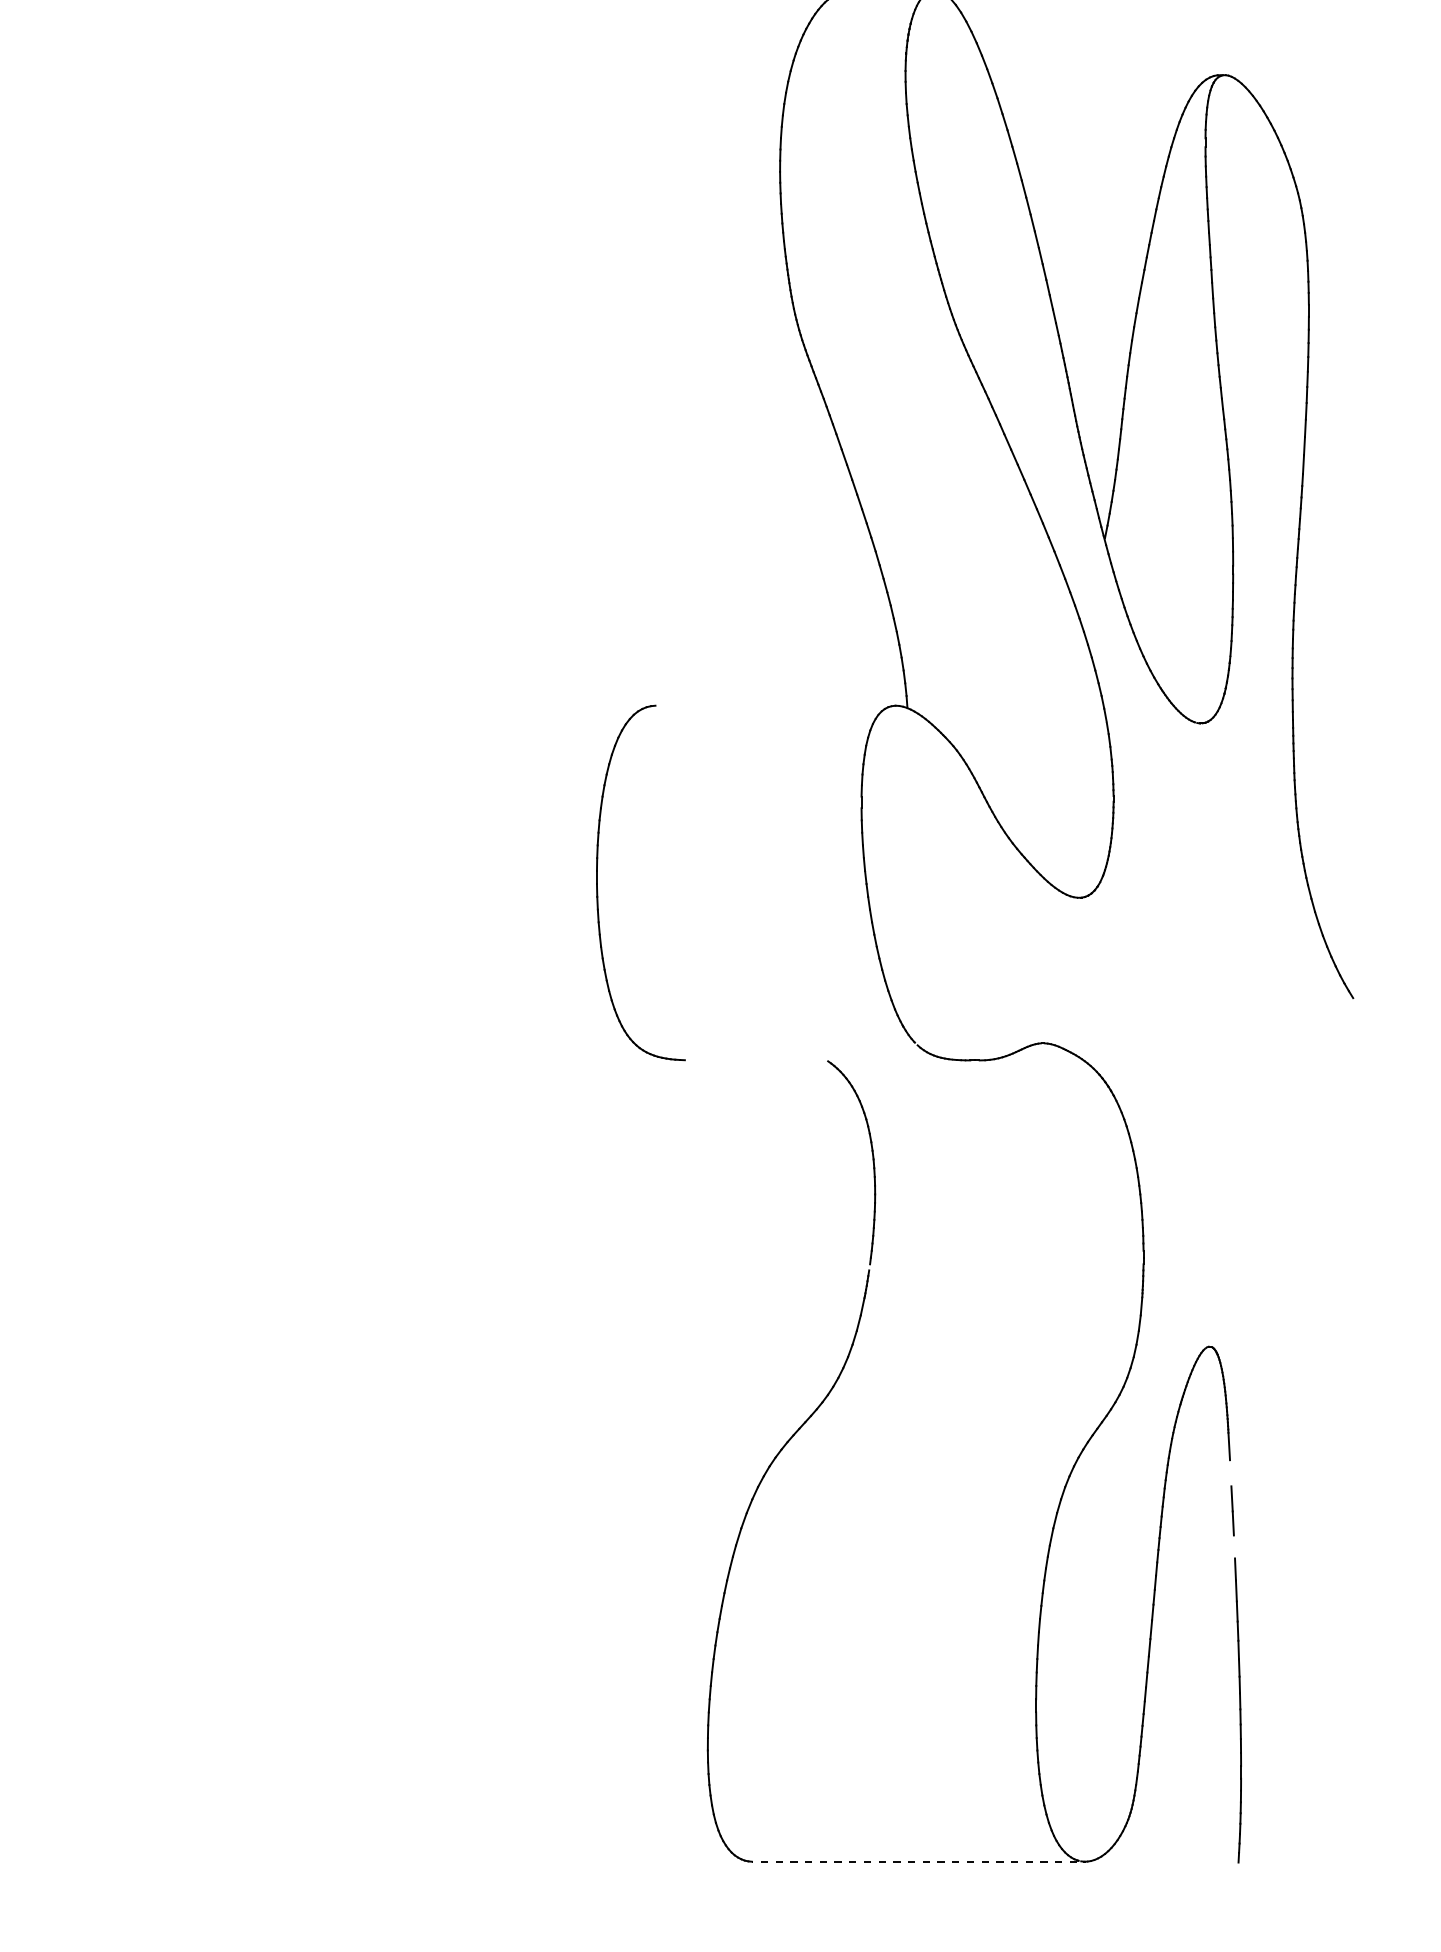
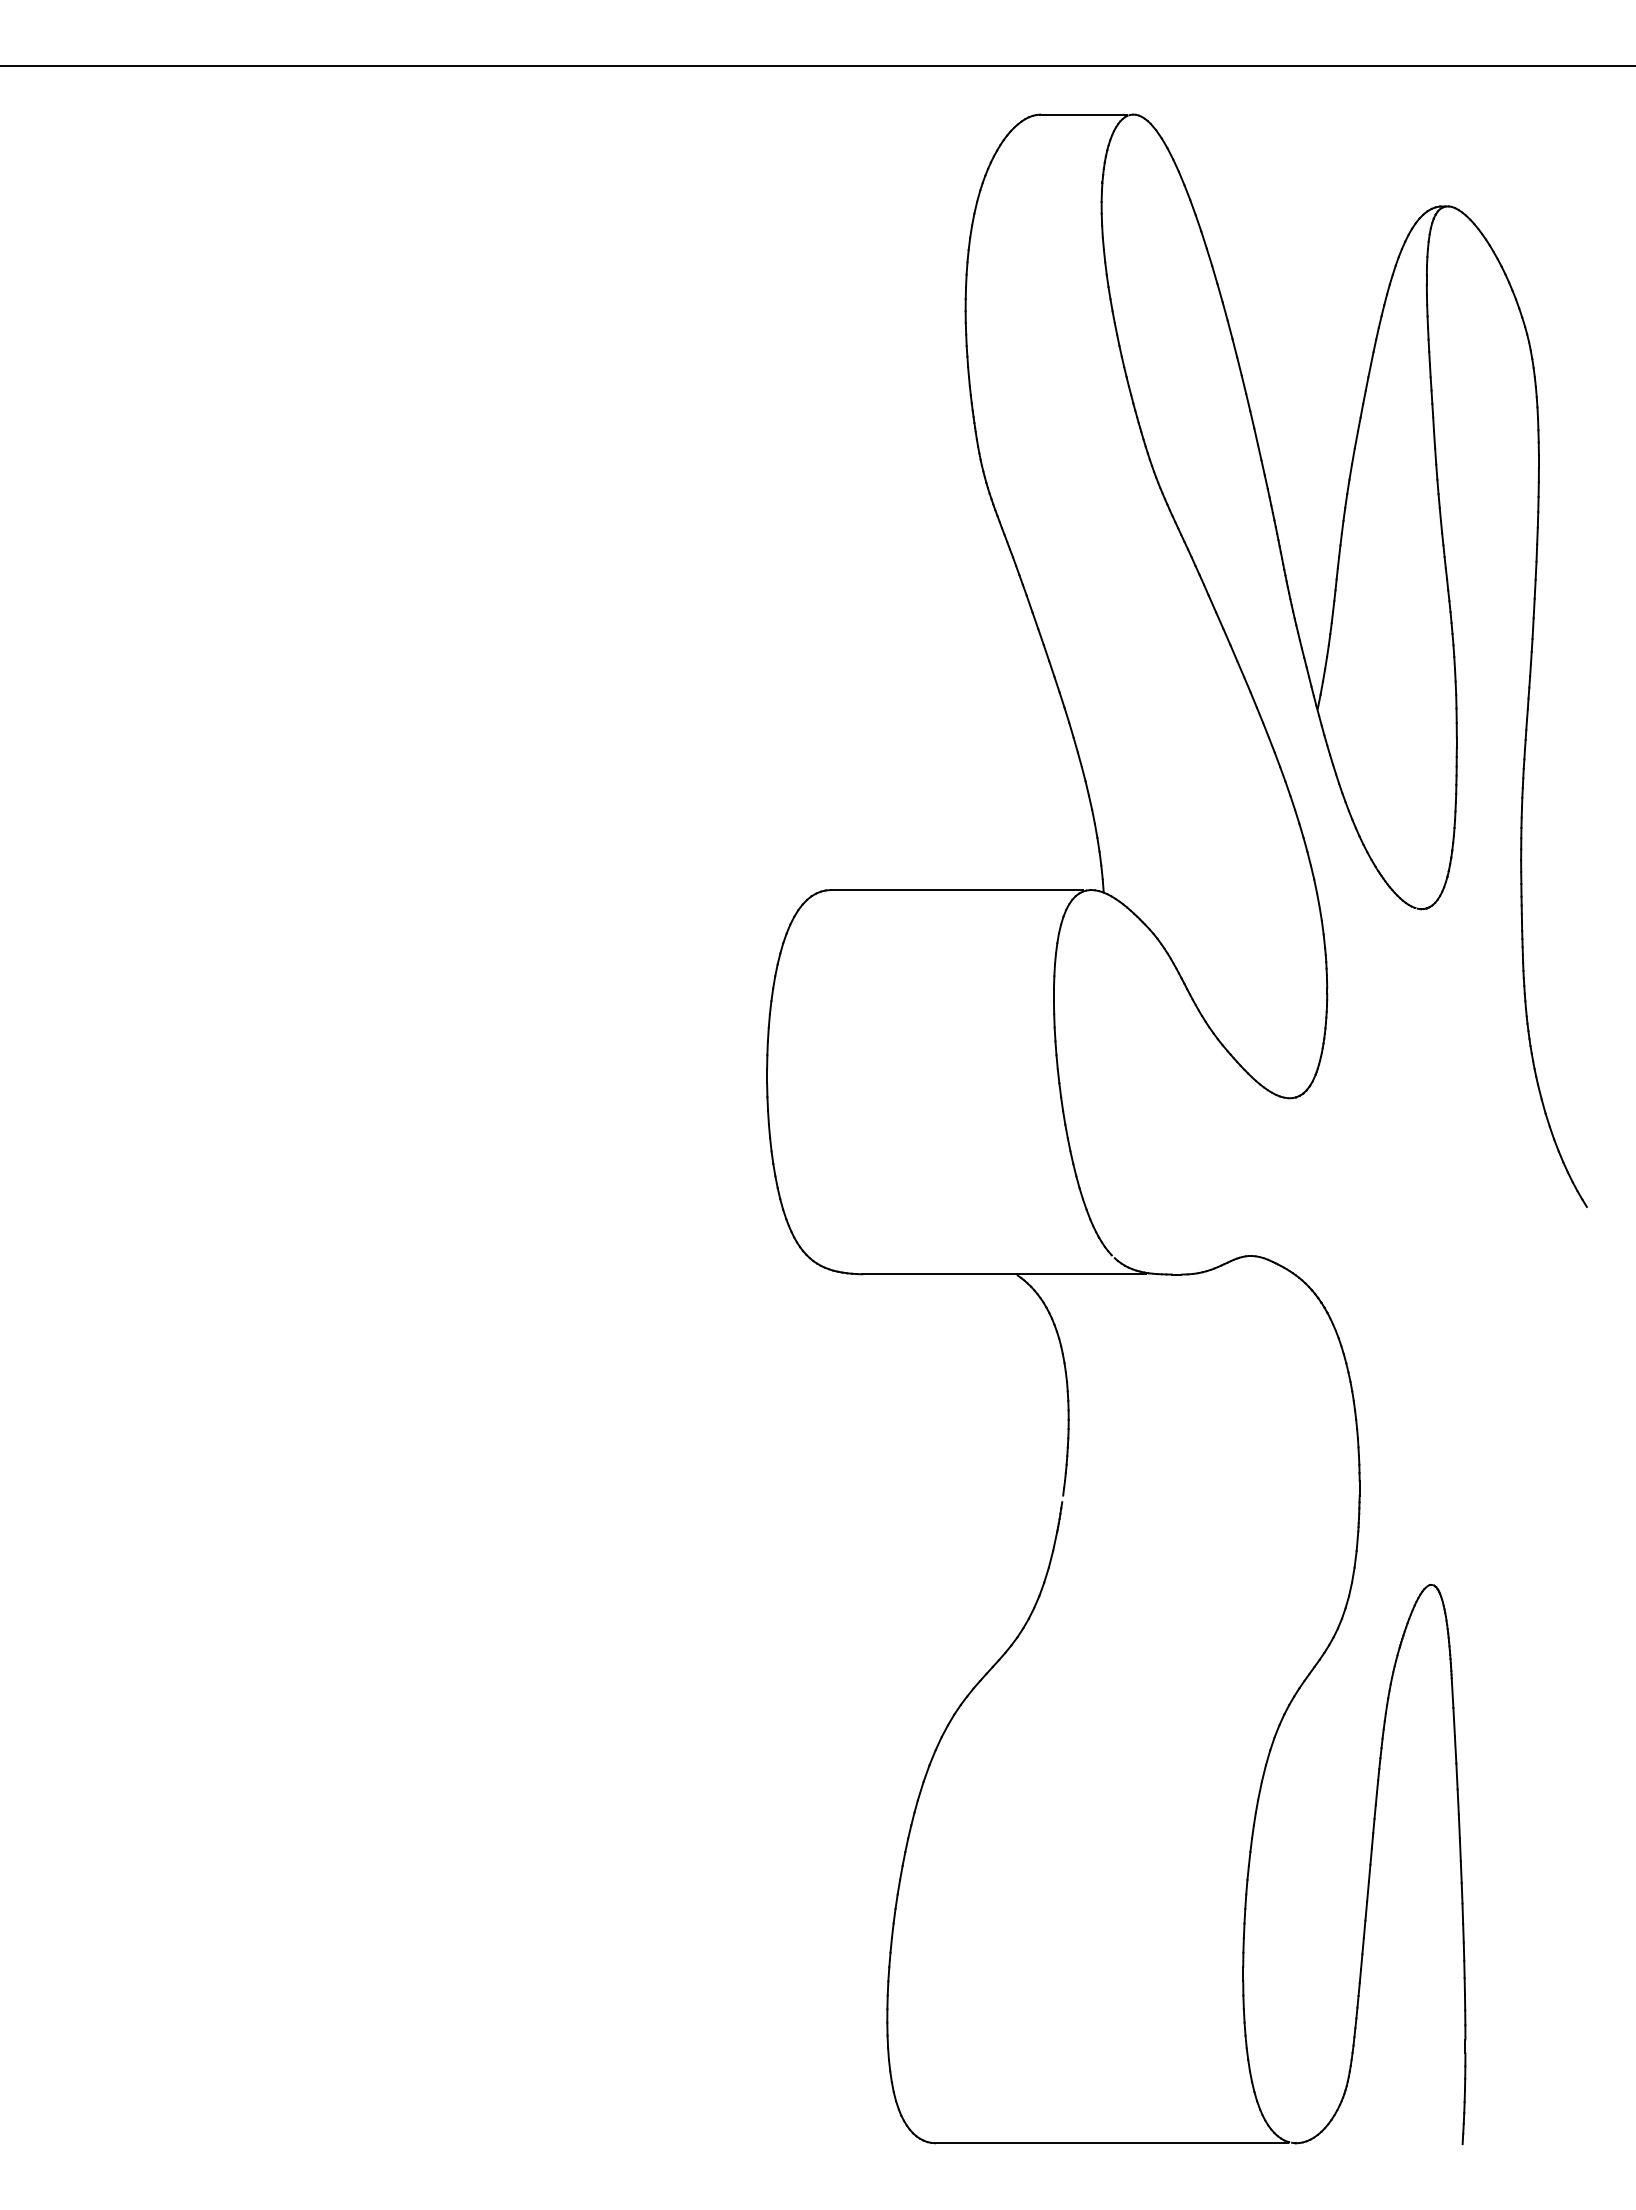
line: (771, 706) -> (956, 890), added
line: (815, 1060) -> (1003, 1274), added
line: (1230, 1472) -> (1453, 1721), added
line: (1233, 1546) -> (1457, 1801), added
line: (913, 1861) -> (1110, 2143), dashed -> solid

